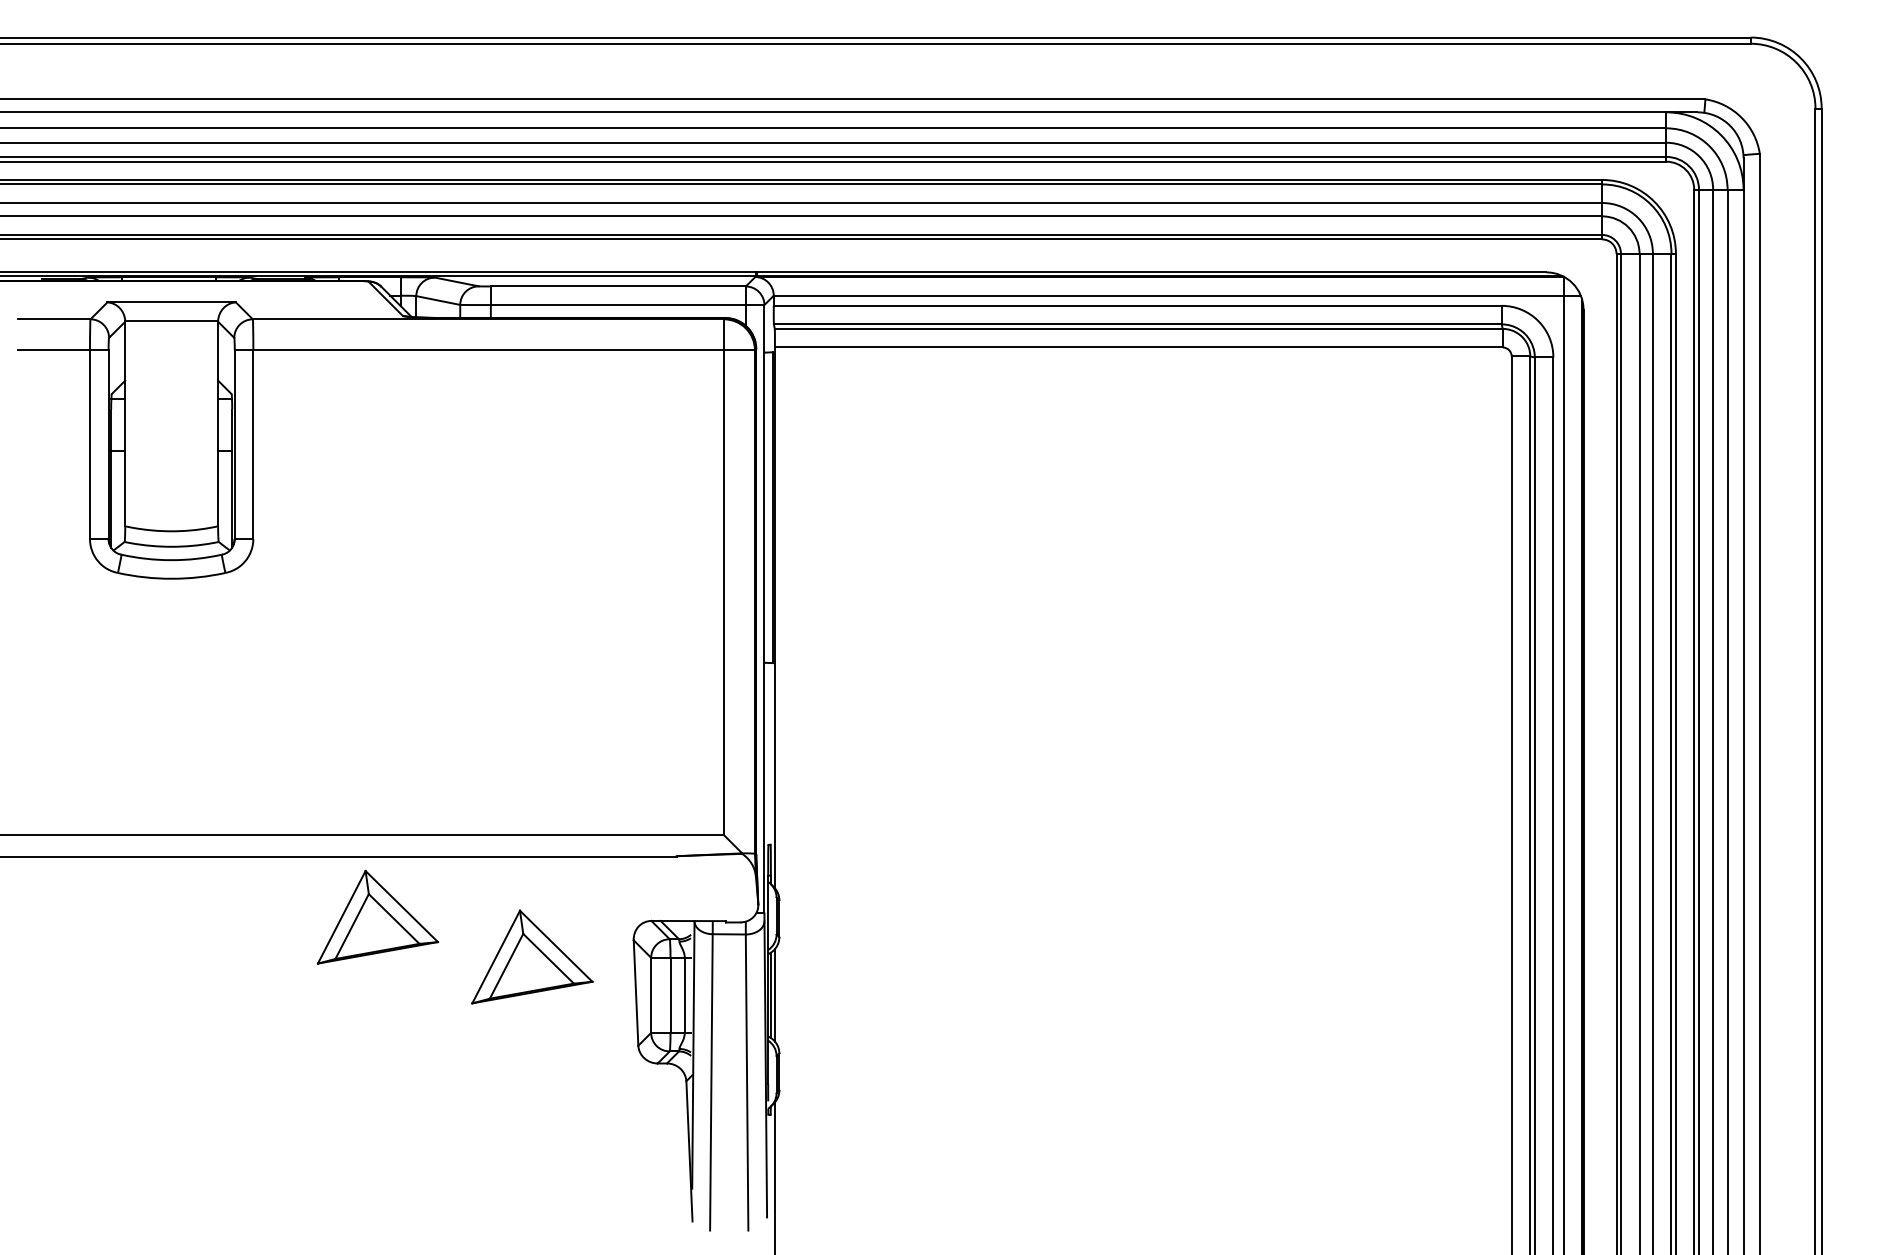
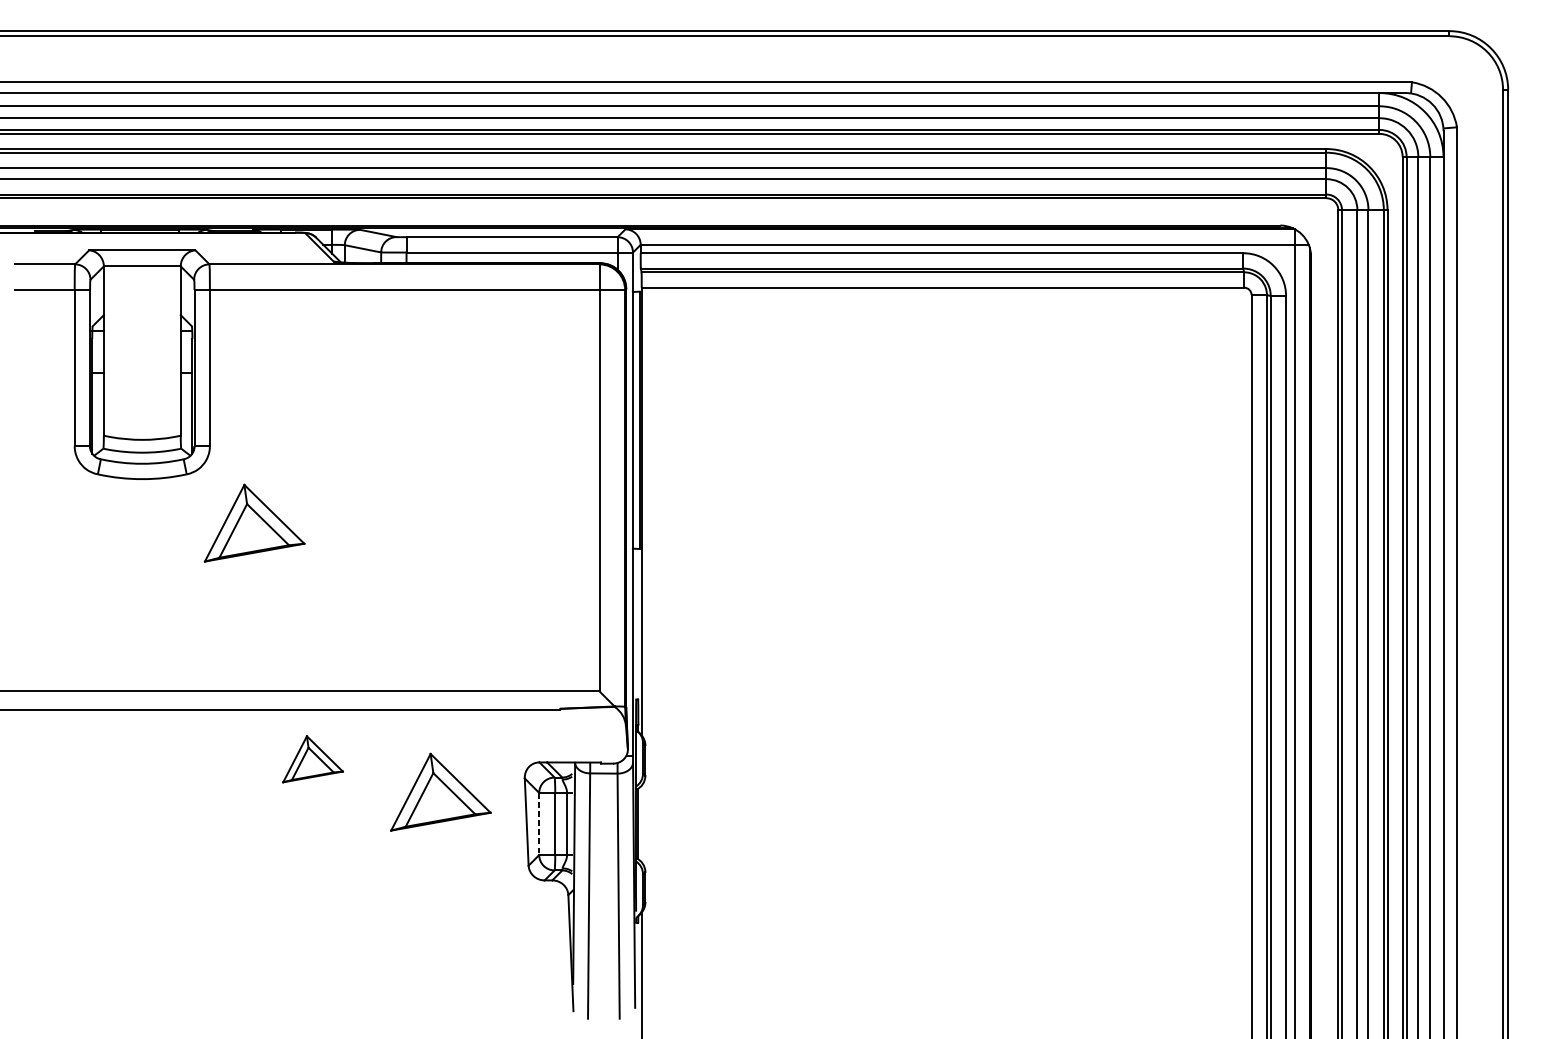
part: (307, 631) -> (254, 522), added
part: (377, 916) -> (312, 758), size x0.6
line: (651, 995) -> (539, 824), solid -> dashed
line: (774, 995) -> (641, 824), removed

